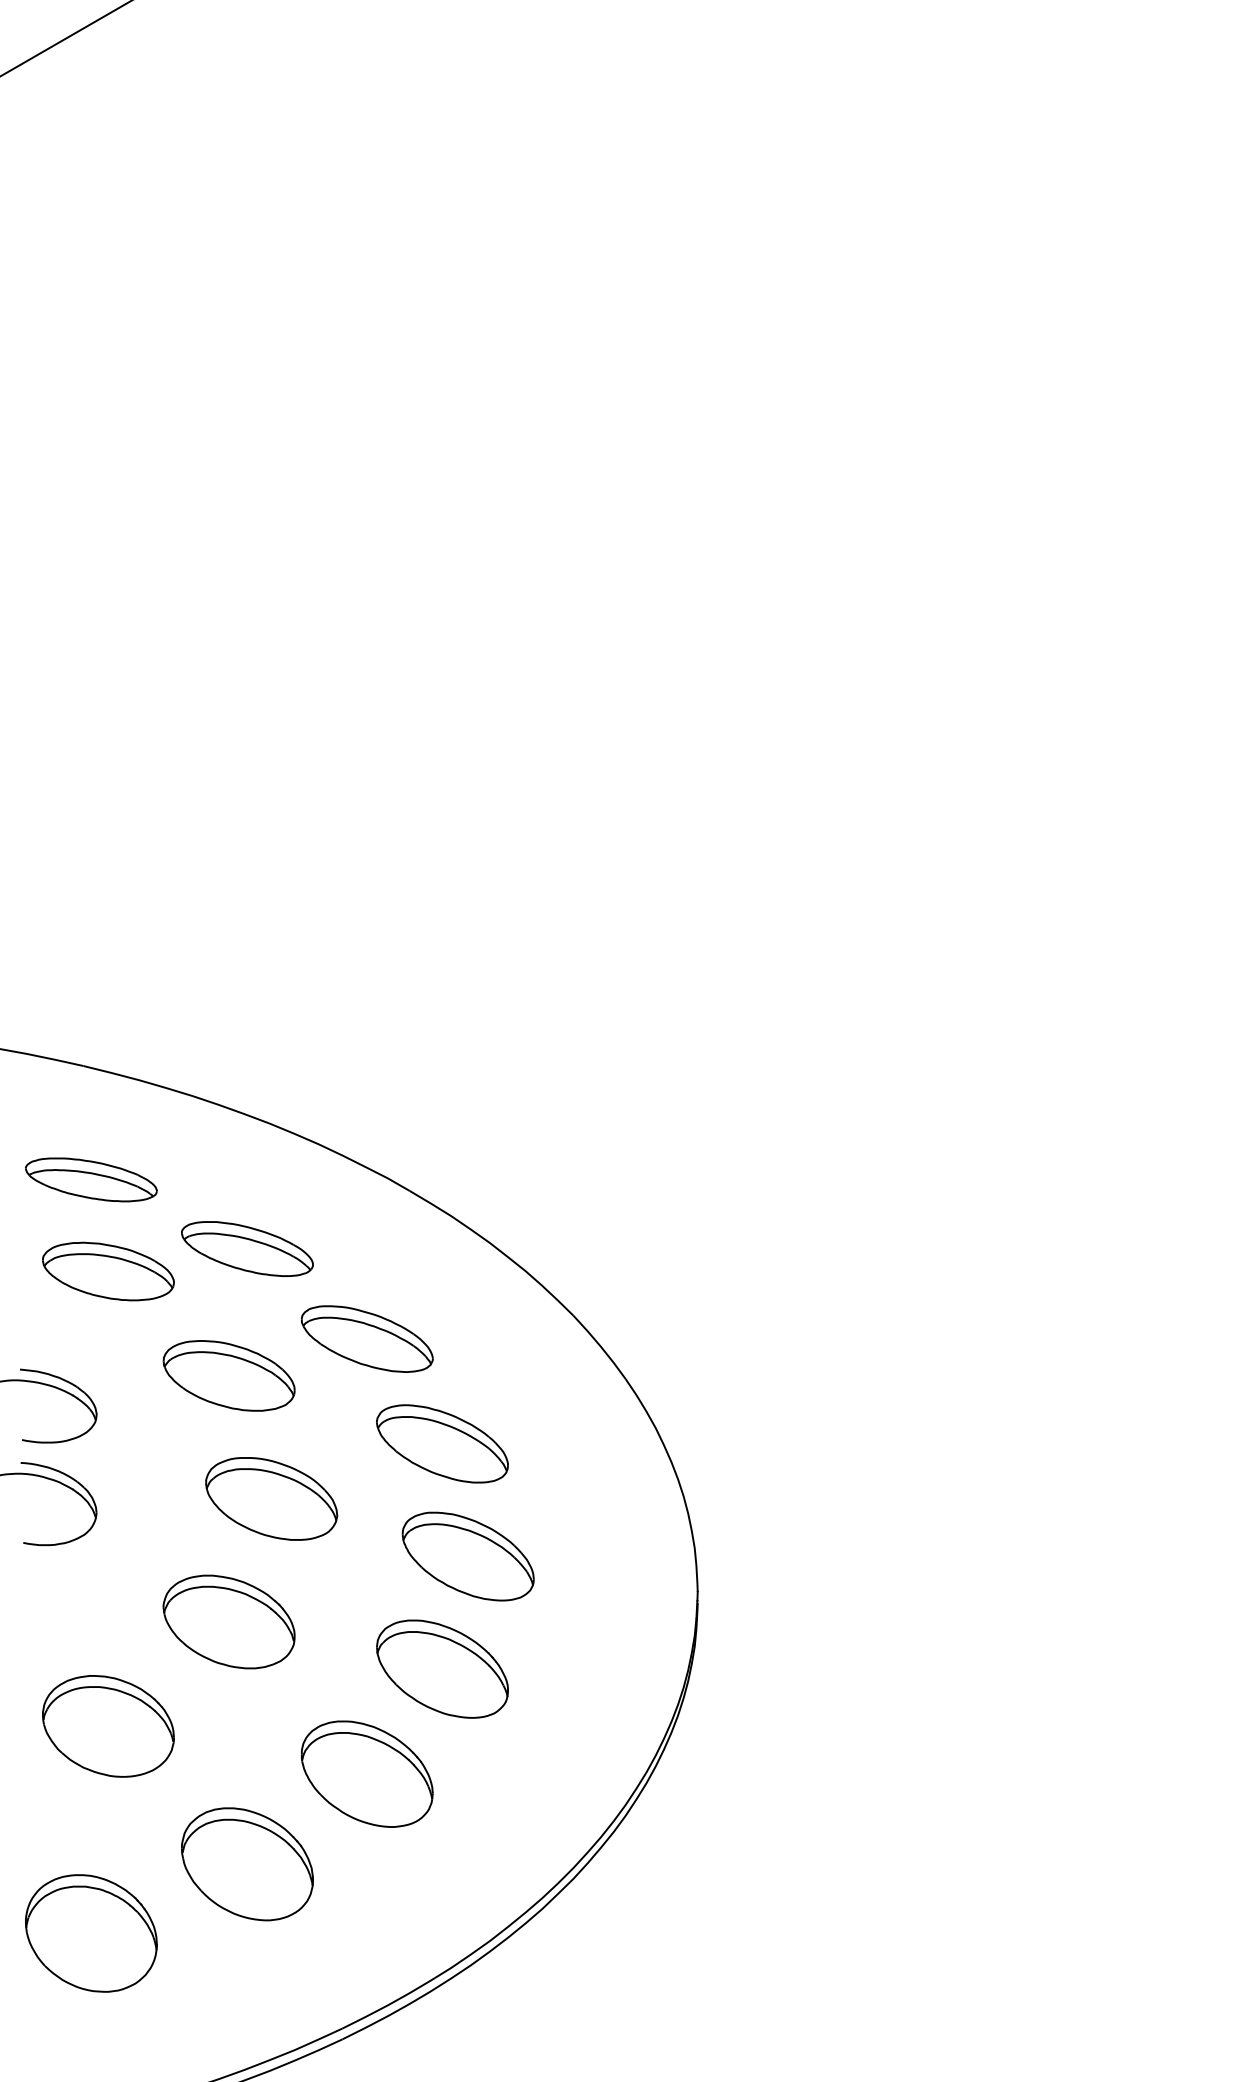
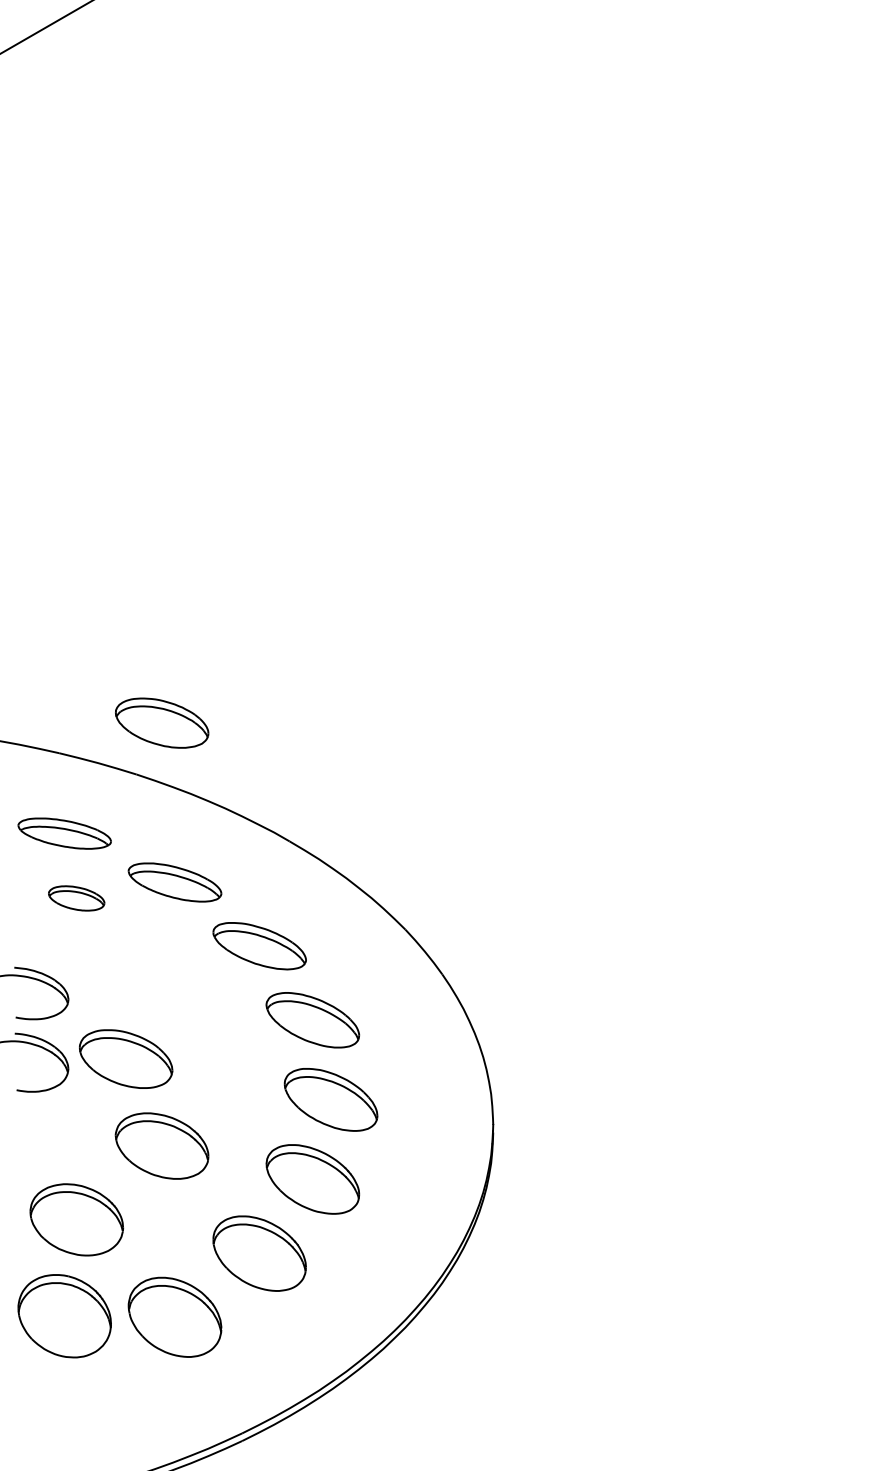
part: (108, 1271) -> (76, 898), size x0.6
part: (229, 1374) -> (162, 722), moved
part: (272, 1498) -> (126, 1058), moved
part: (91, 1933) -> (64, 1316), moved

